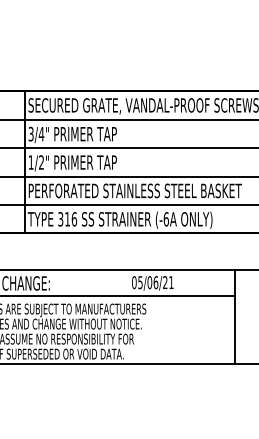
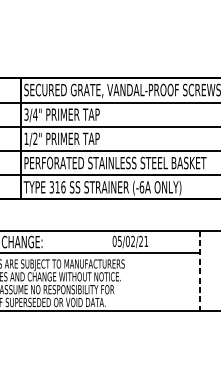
text: (155, 282) -> (132, 241), 05/06/21 -> 05/02/21
line: (234, 317) -> (200, 271), solid -> dashed

